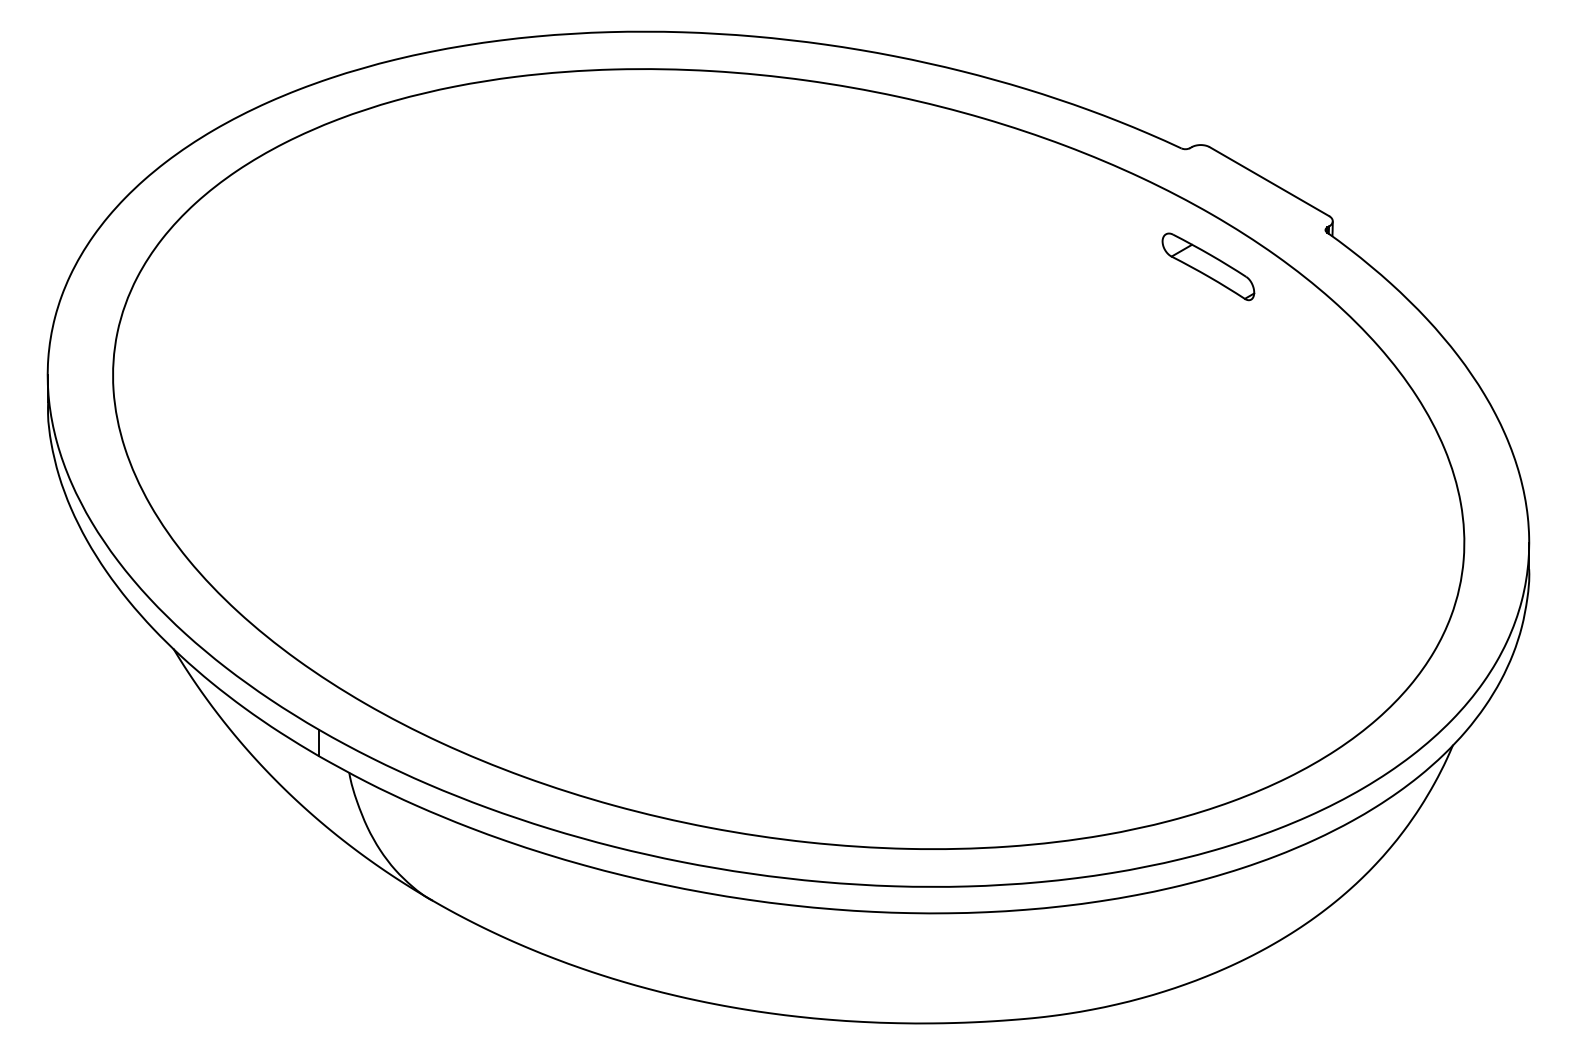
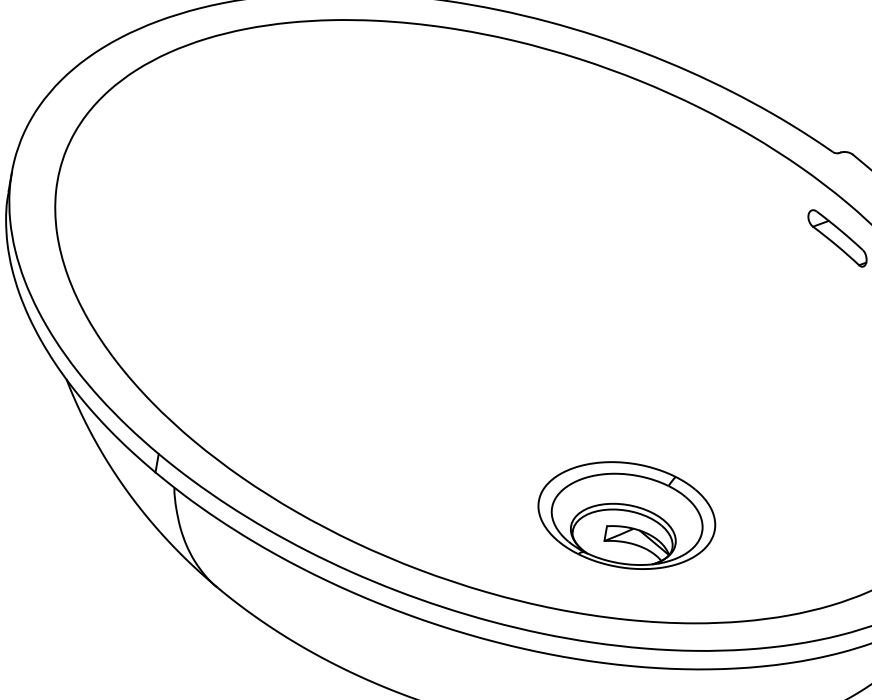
part: (983, 701) -> (627, 515), added

